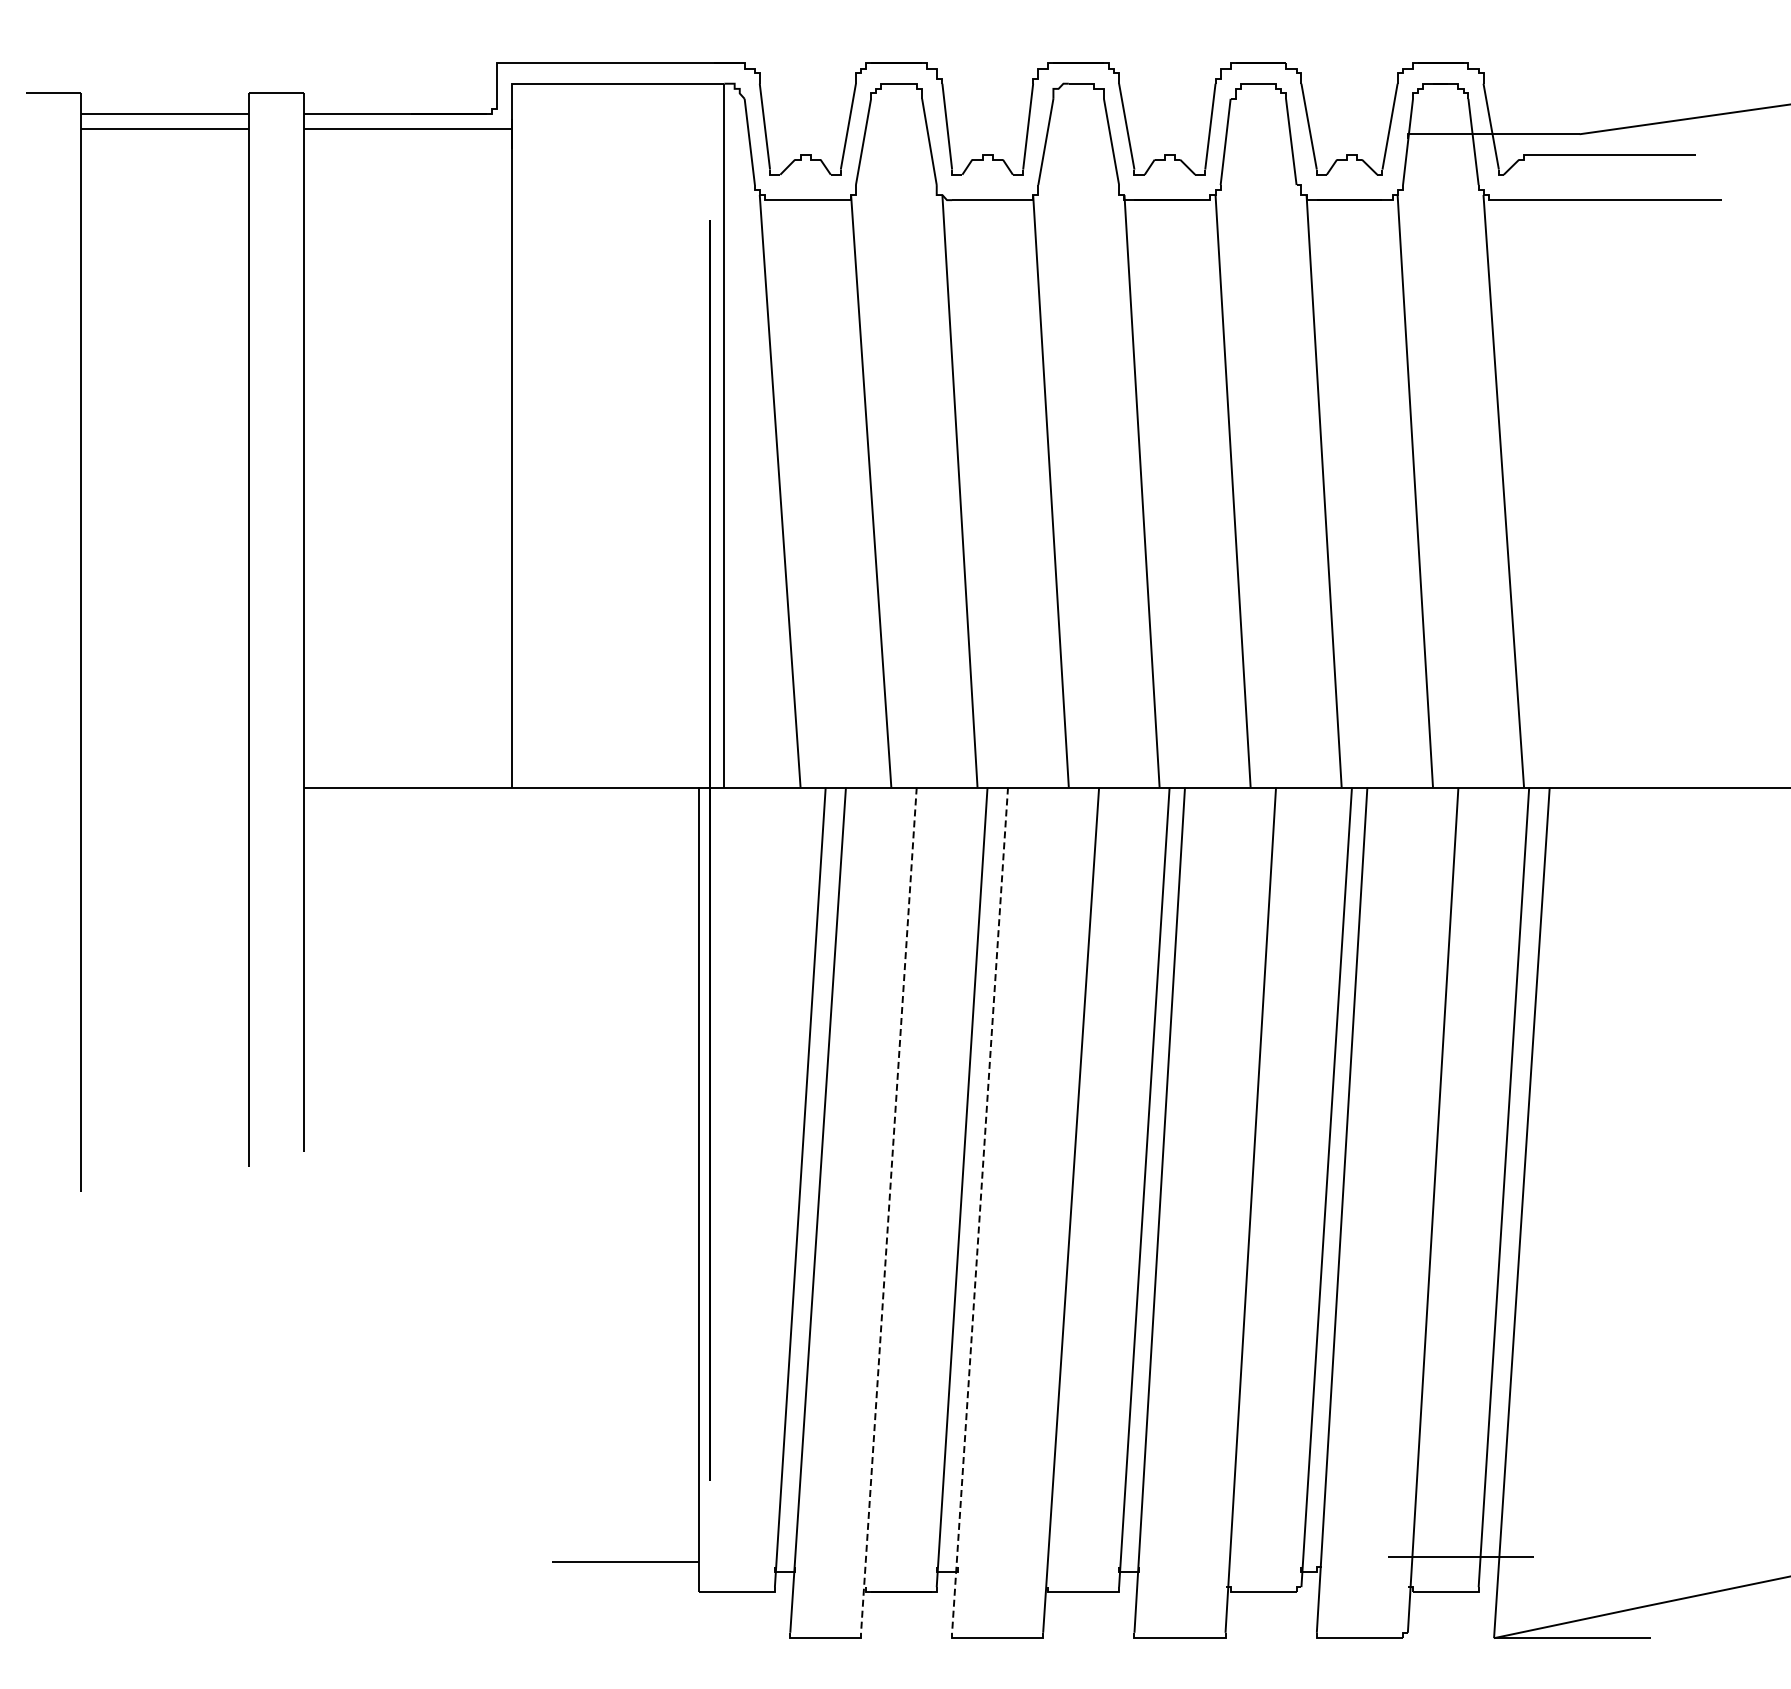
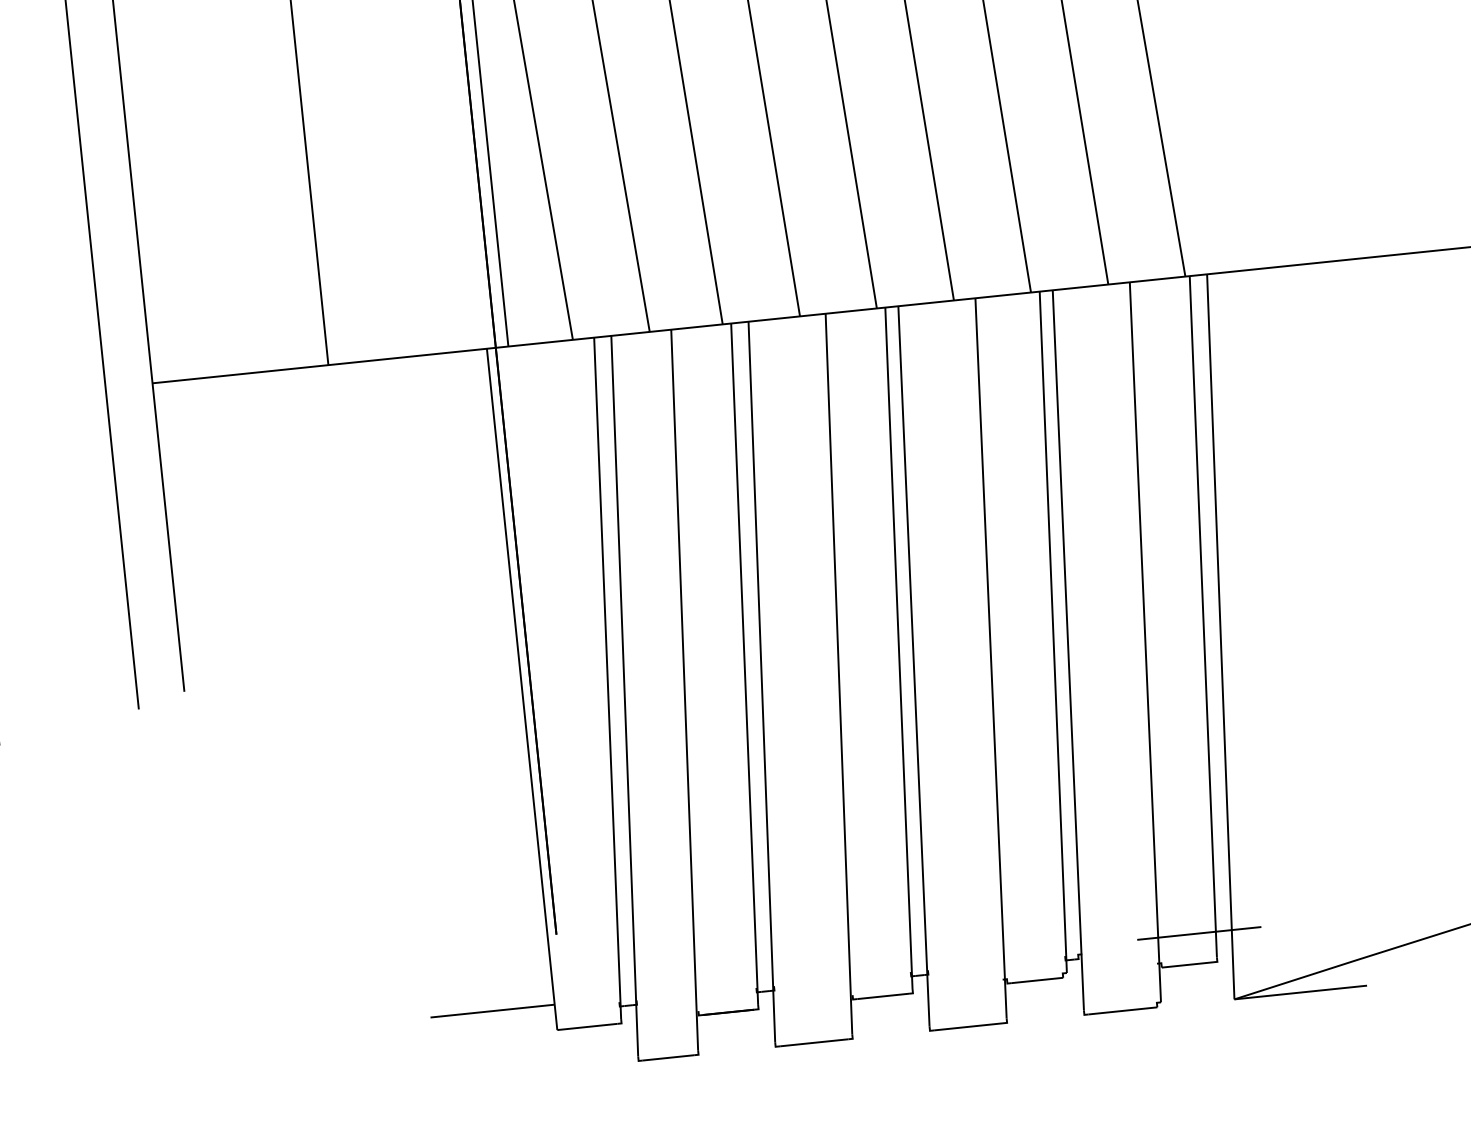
line: (888, 1210) -> (684, 690), dashed -> solid
line: (980, 1210) -> (762, 682), dashed -> solid

